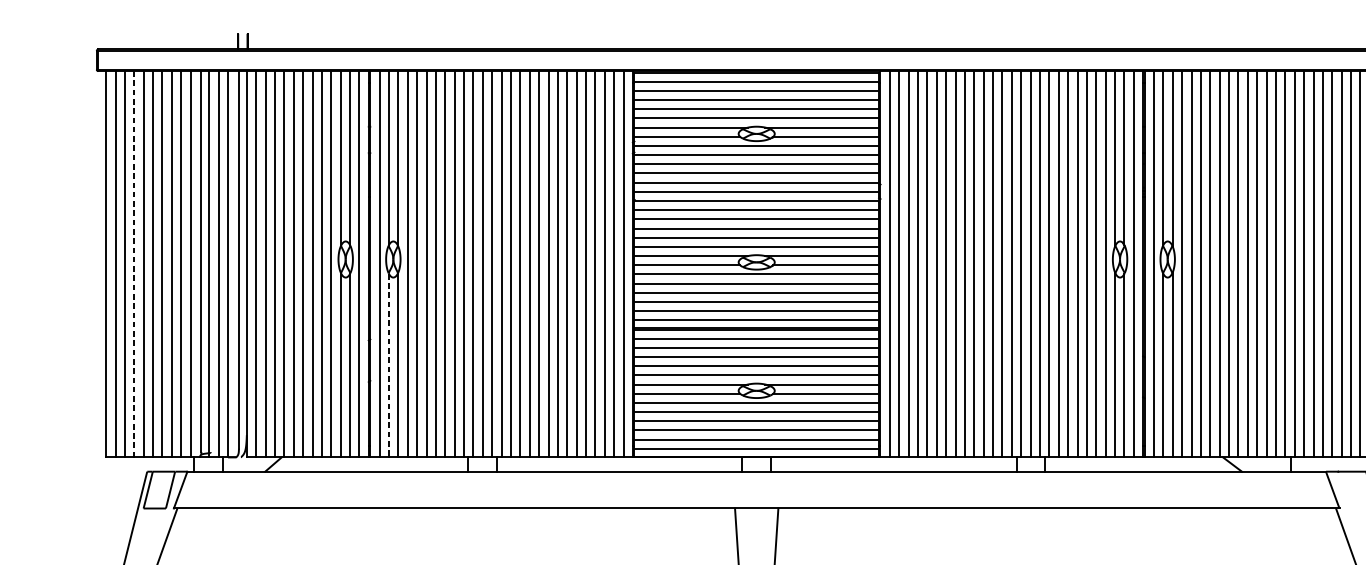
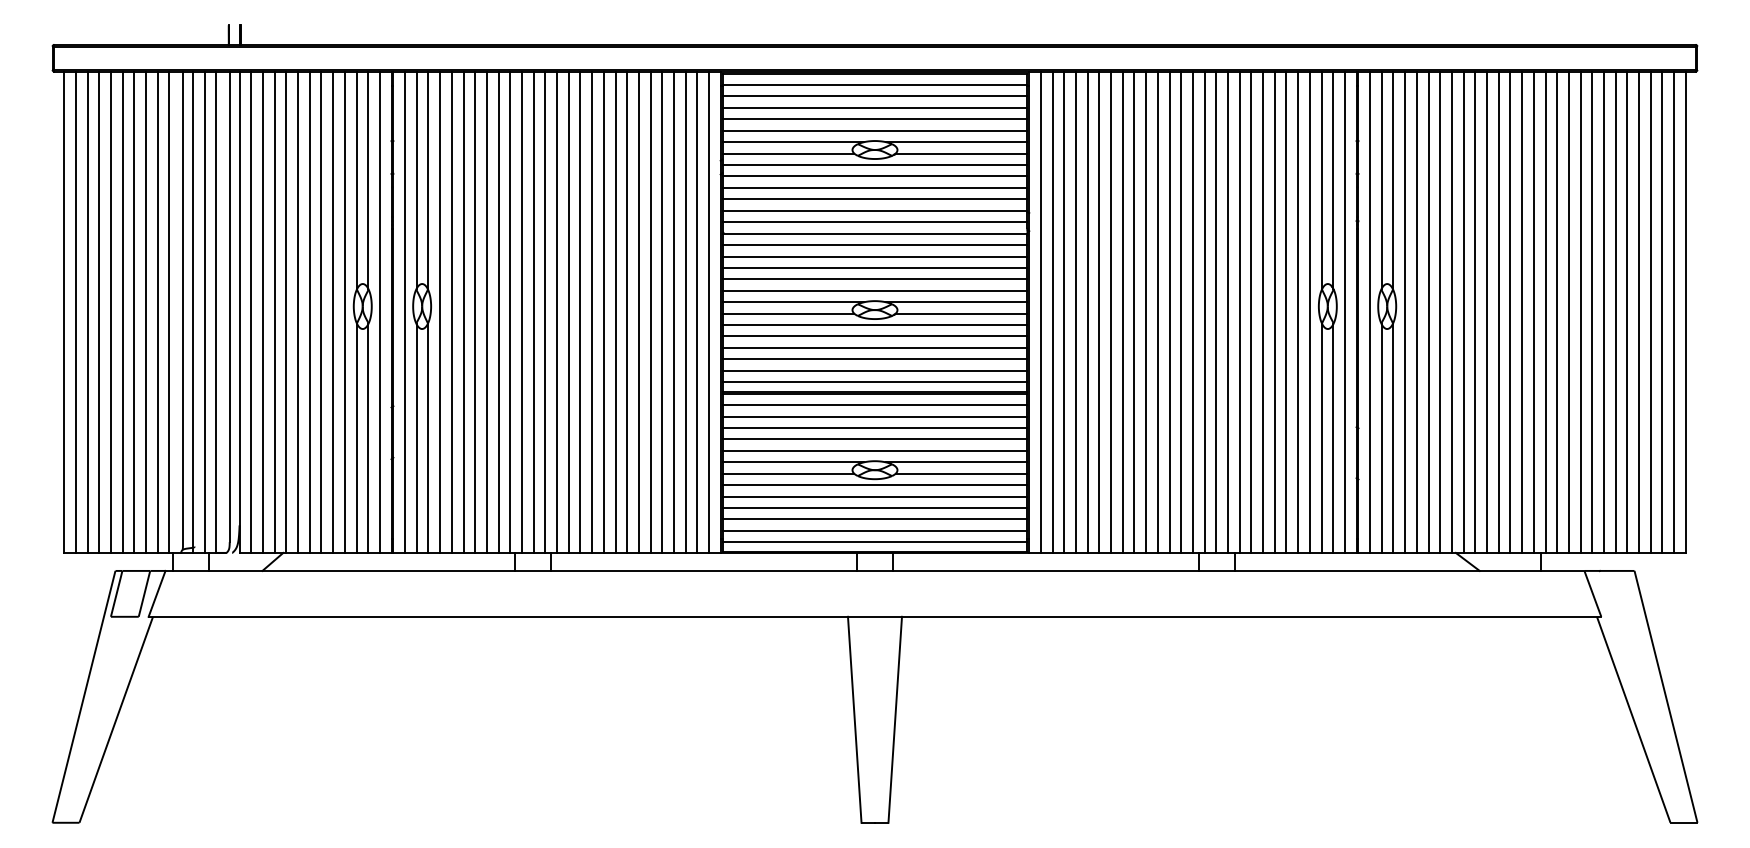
line: (134, 264) -> (99, 312), dashed -> solid
line: (388, 366) -> (416, 439), dashed -> solid

